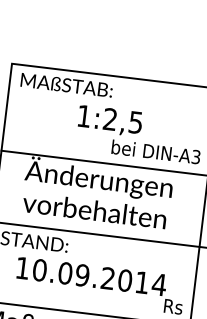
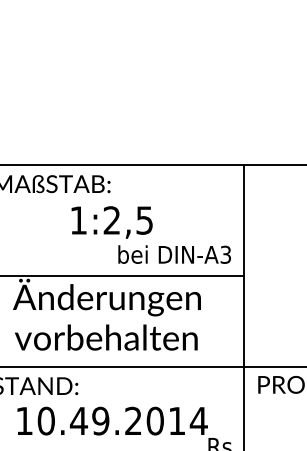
text: (65, 272) -> (78, 420), 10.09.2014 -> 10.49.2014

